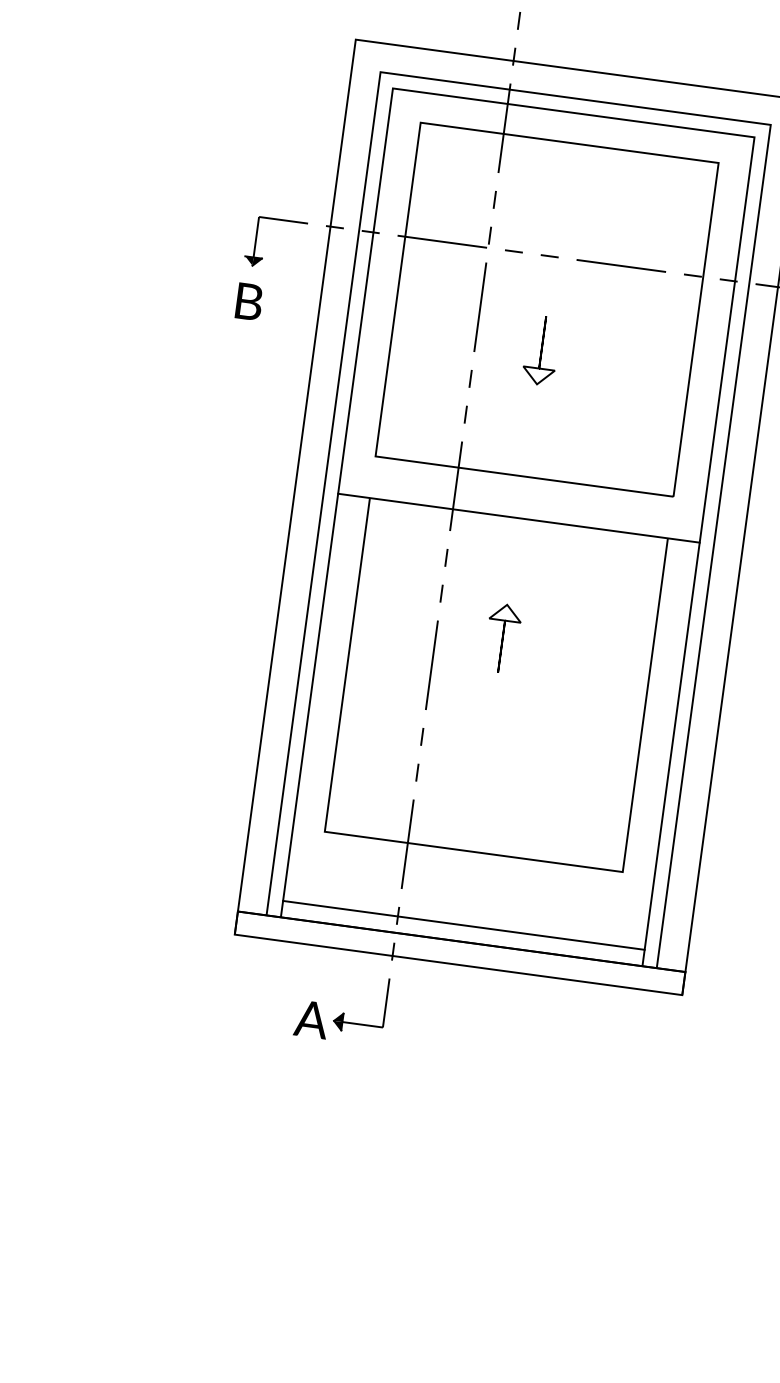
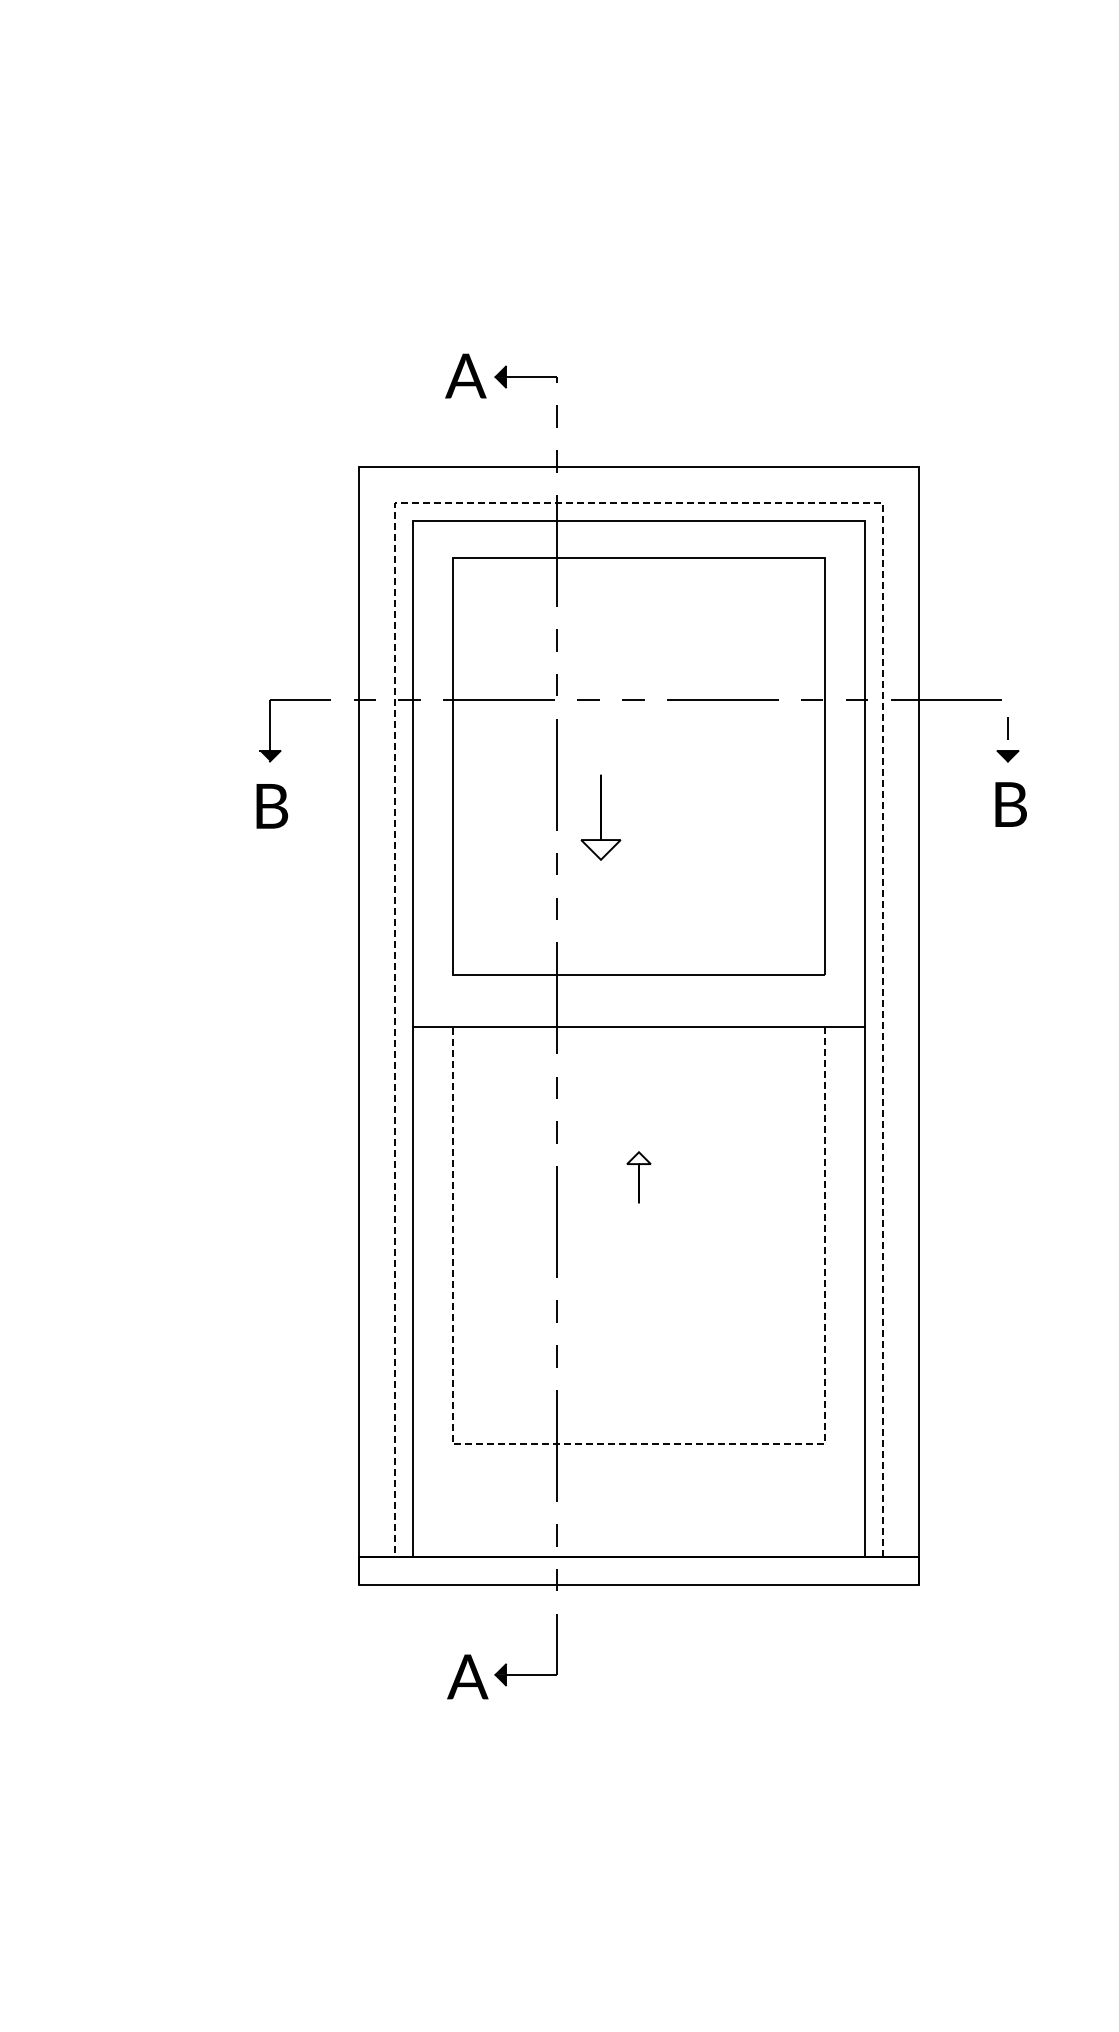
line: (575, 98) -> (638, 502), solid -> dashed
part: (541, 350) -> (600, 817), moved
part: (502, 638) -> (638, 1177), size x0.6
line: (473, 852) -> (638, 1444), solid -> dashed
line: (463, 925) -> (638, 1536), removed

